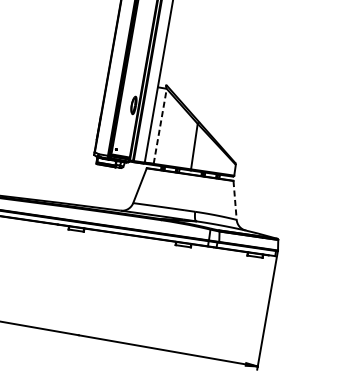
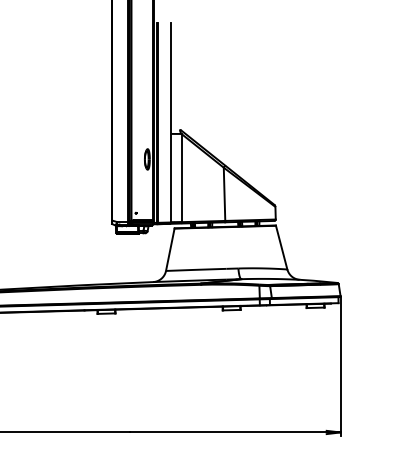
line: (160, 125) -> (181, 177), dashed -> solid
line: (234, 200) -> (281, 247), dashed -> solid

